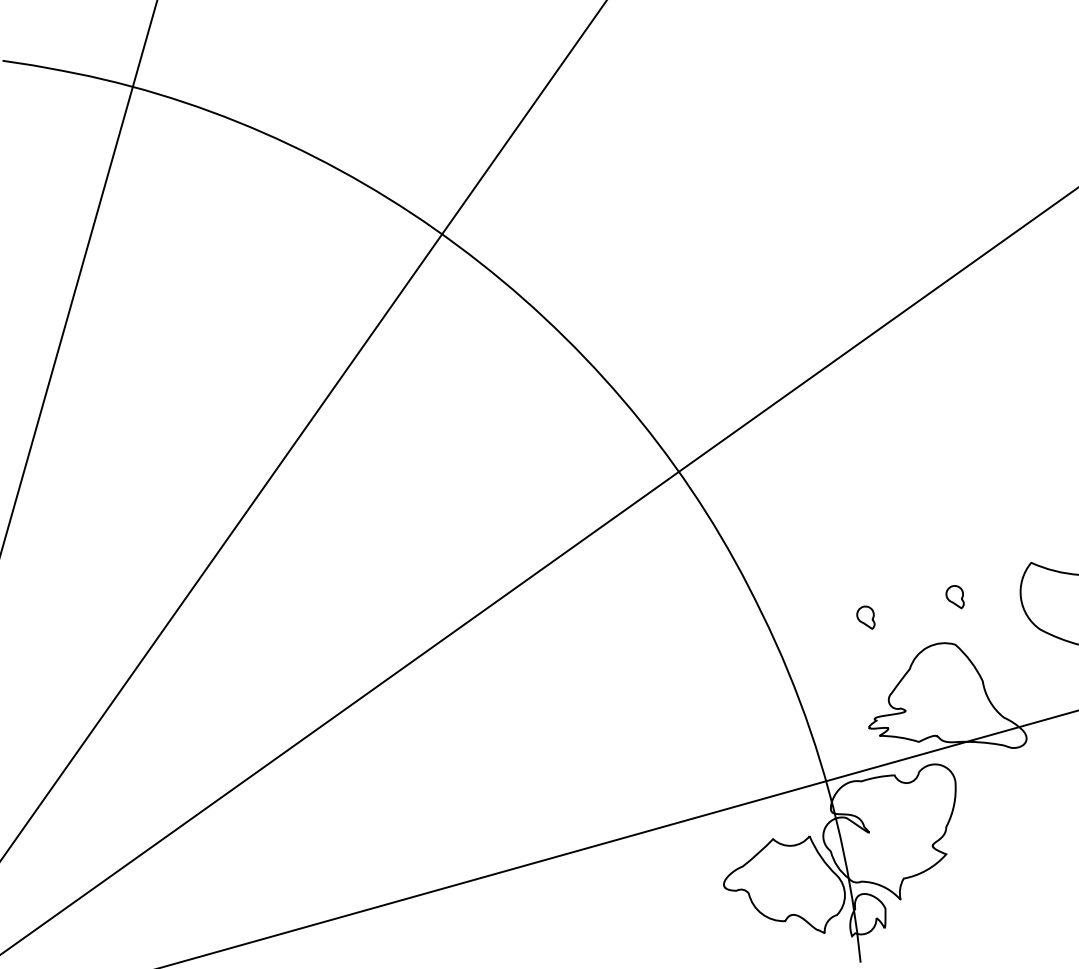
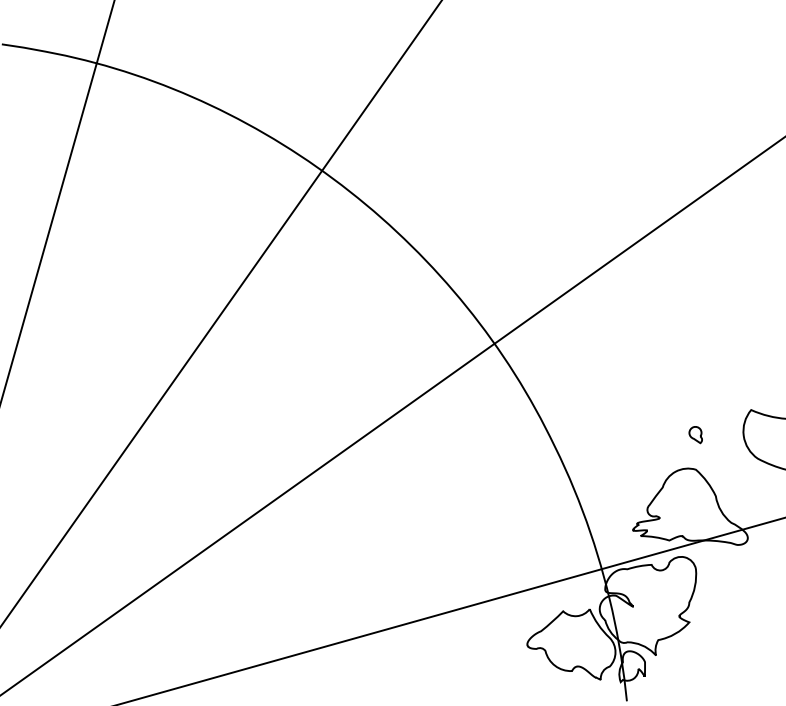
part: (865, 618) -> (630, 450), removed

